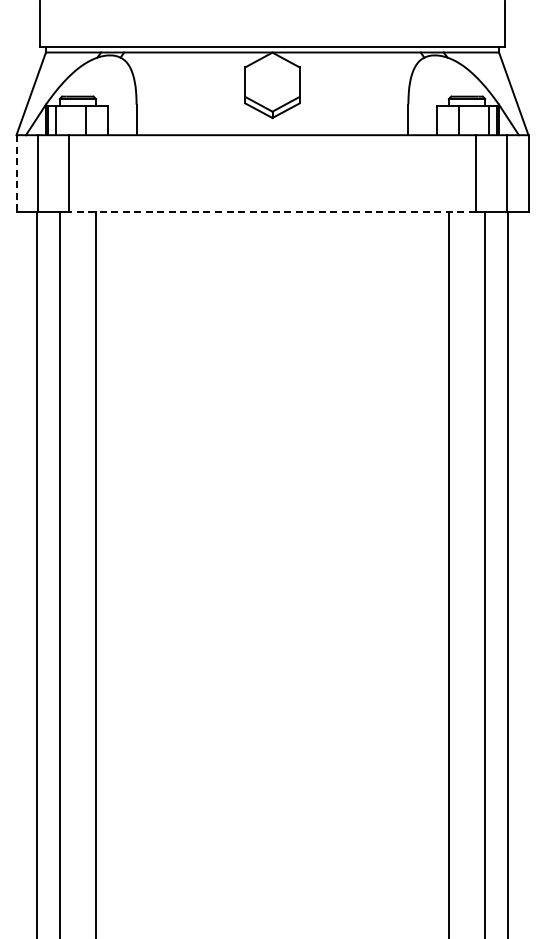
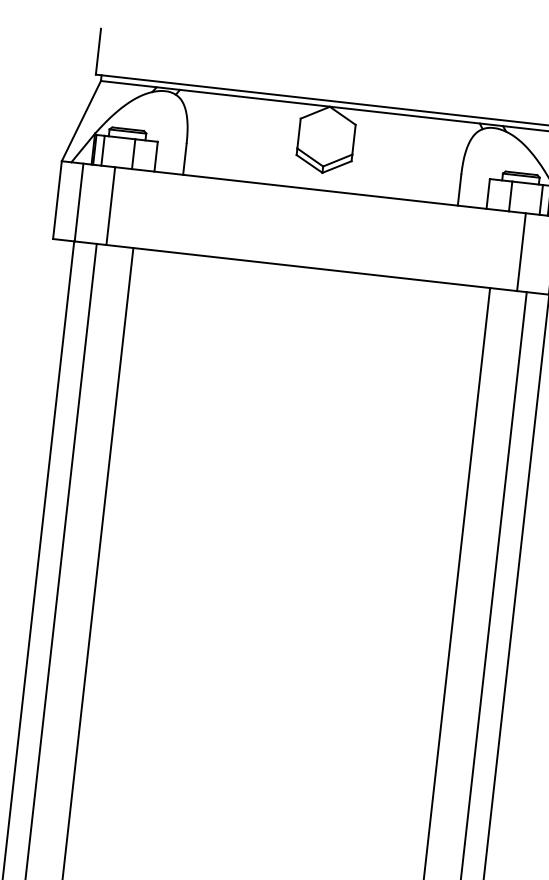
line: (16, 173) -> (57, 199), dashed -> solid
line: (271, 212) -> (310, 268), dashed -> solid

